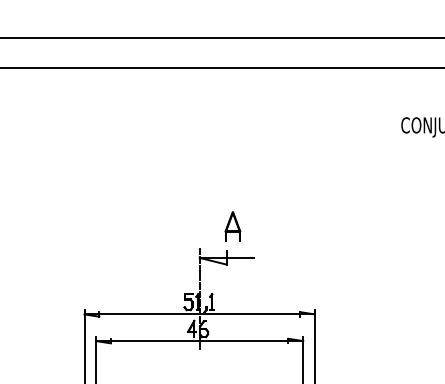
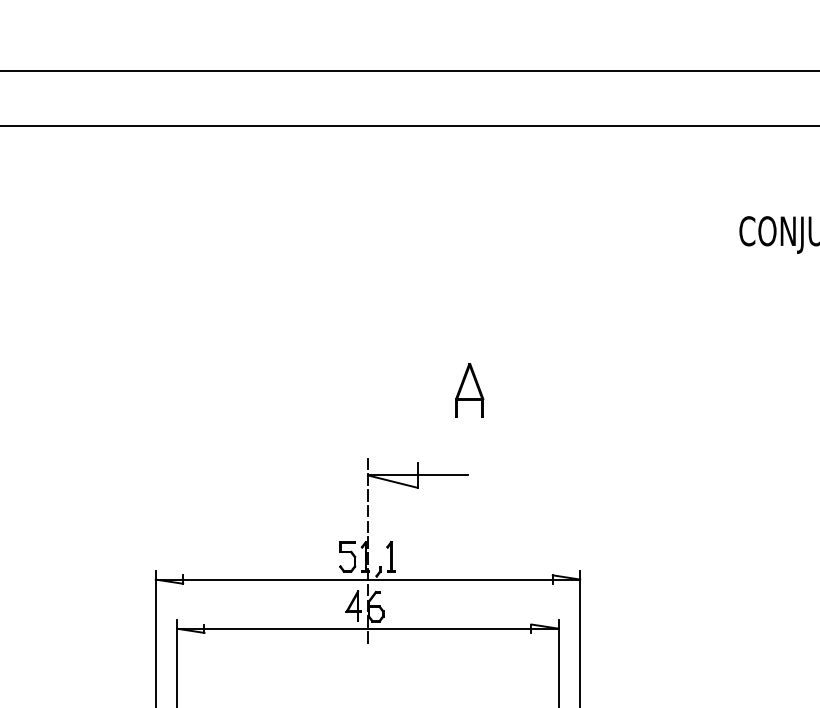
part: (232, 226) -> (468, 389), moved

